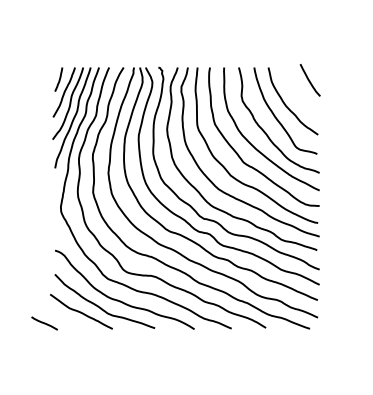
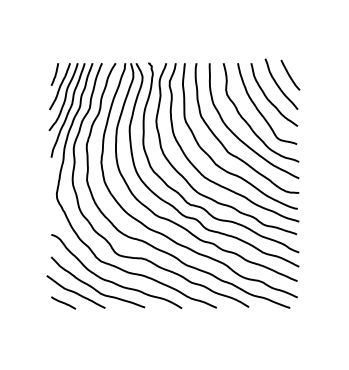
curve: (297, 90) -> (278, 84), added
line: (44, 322) -> (63, 302), moved

